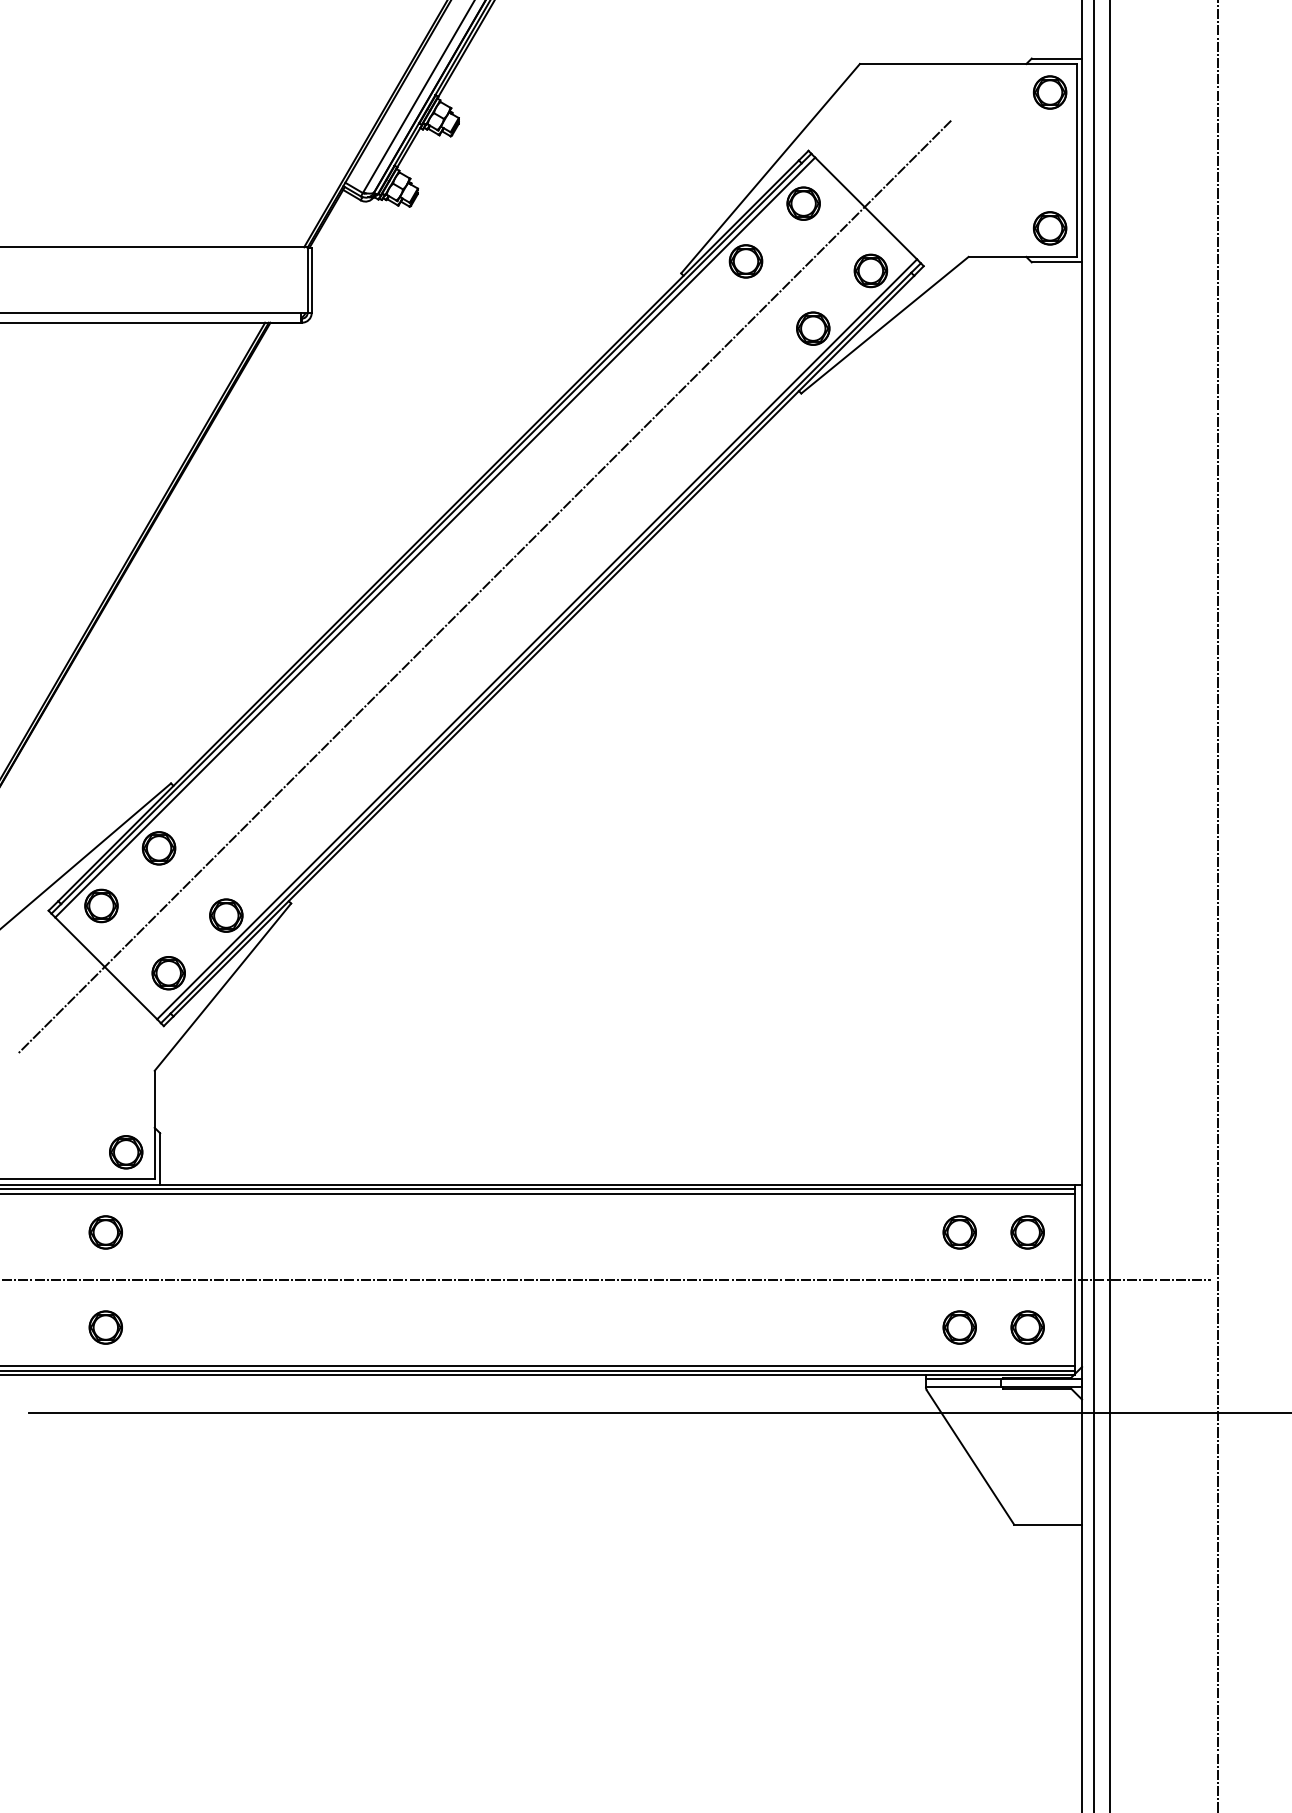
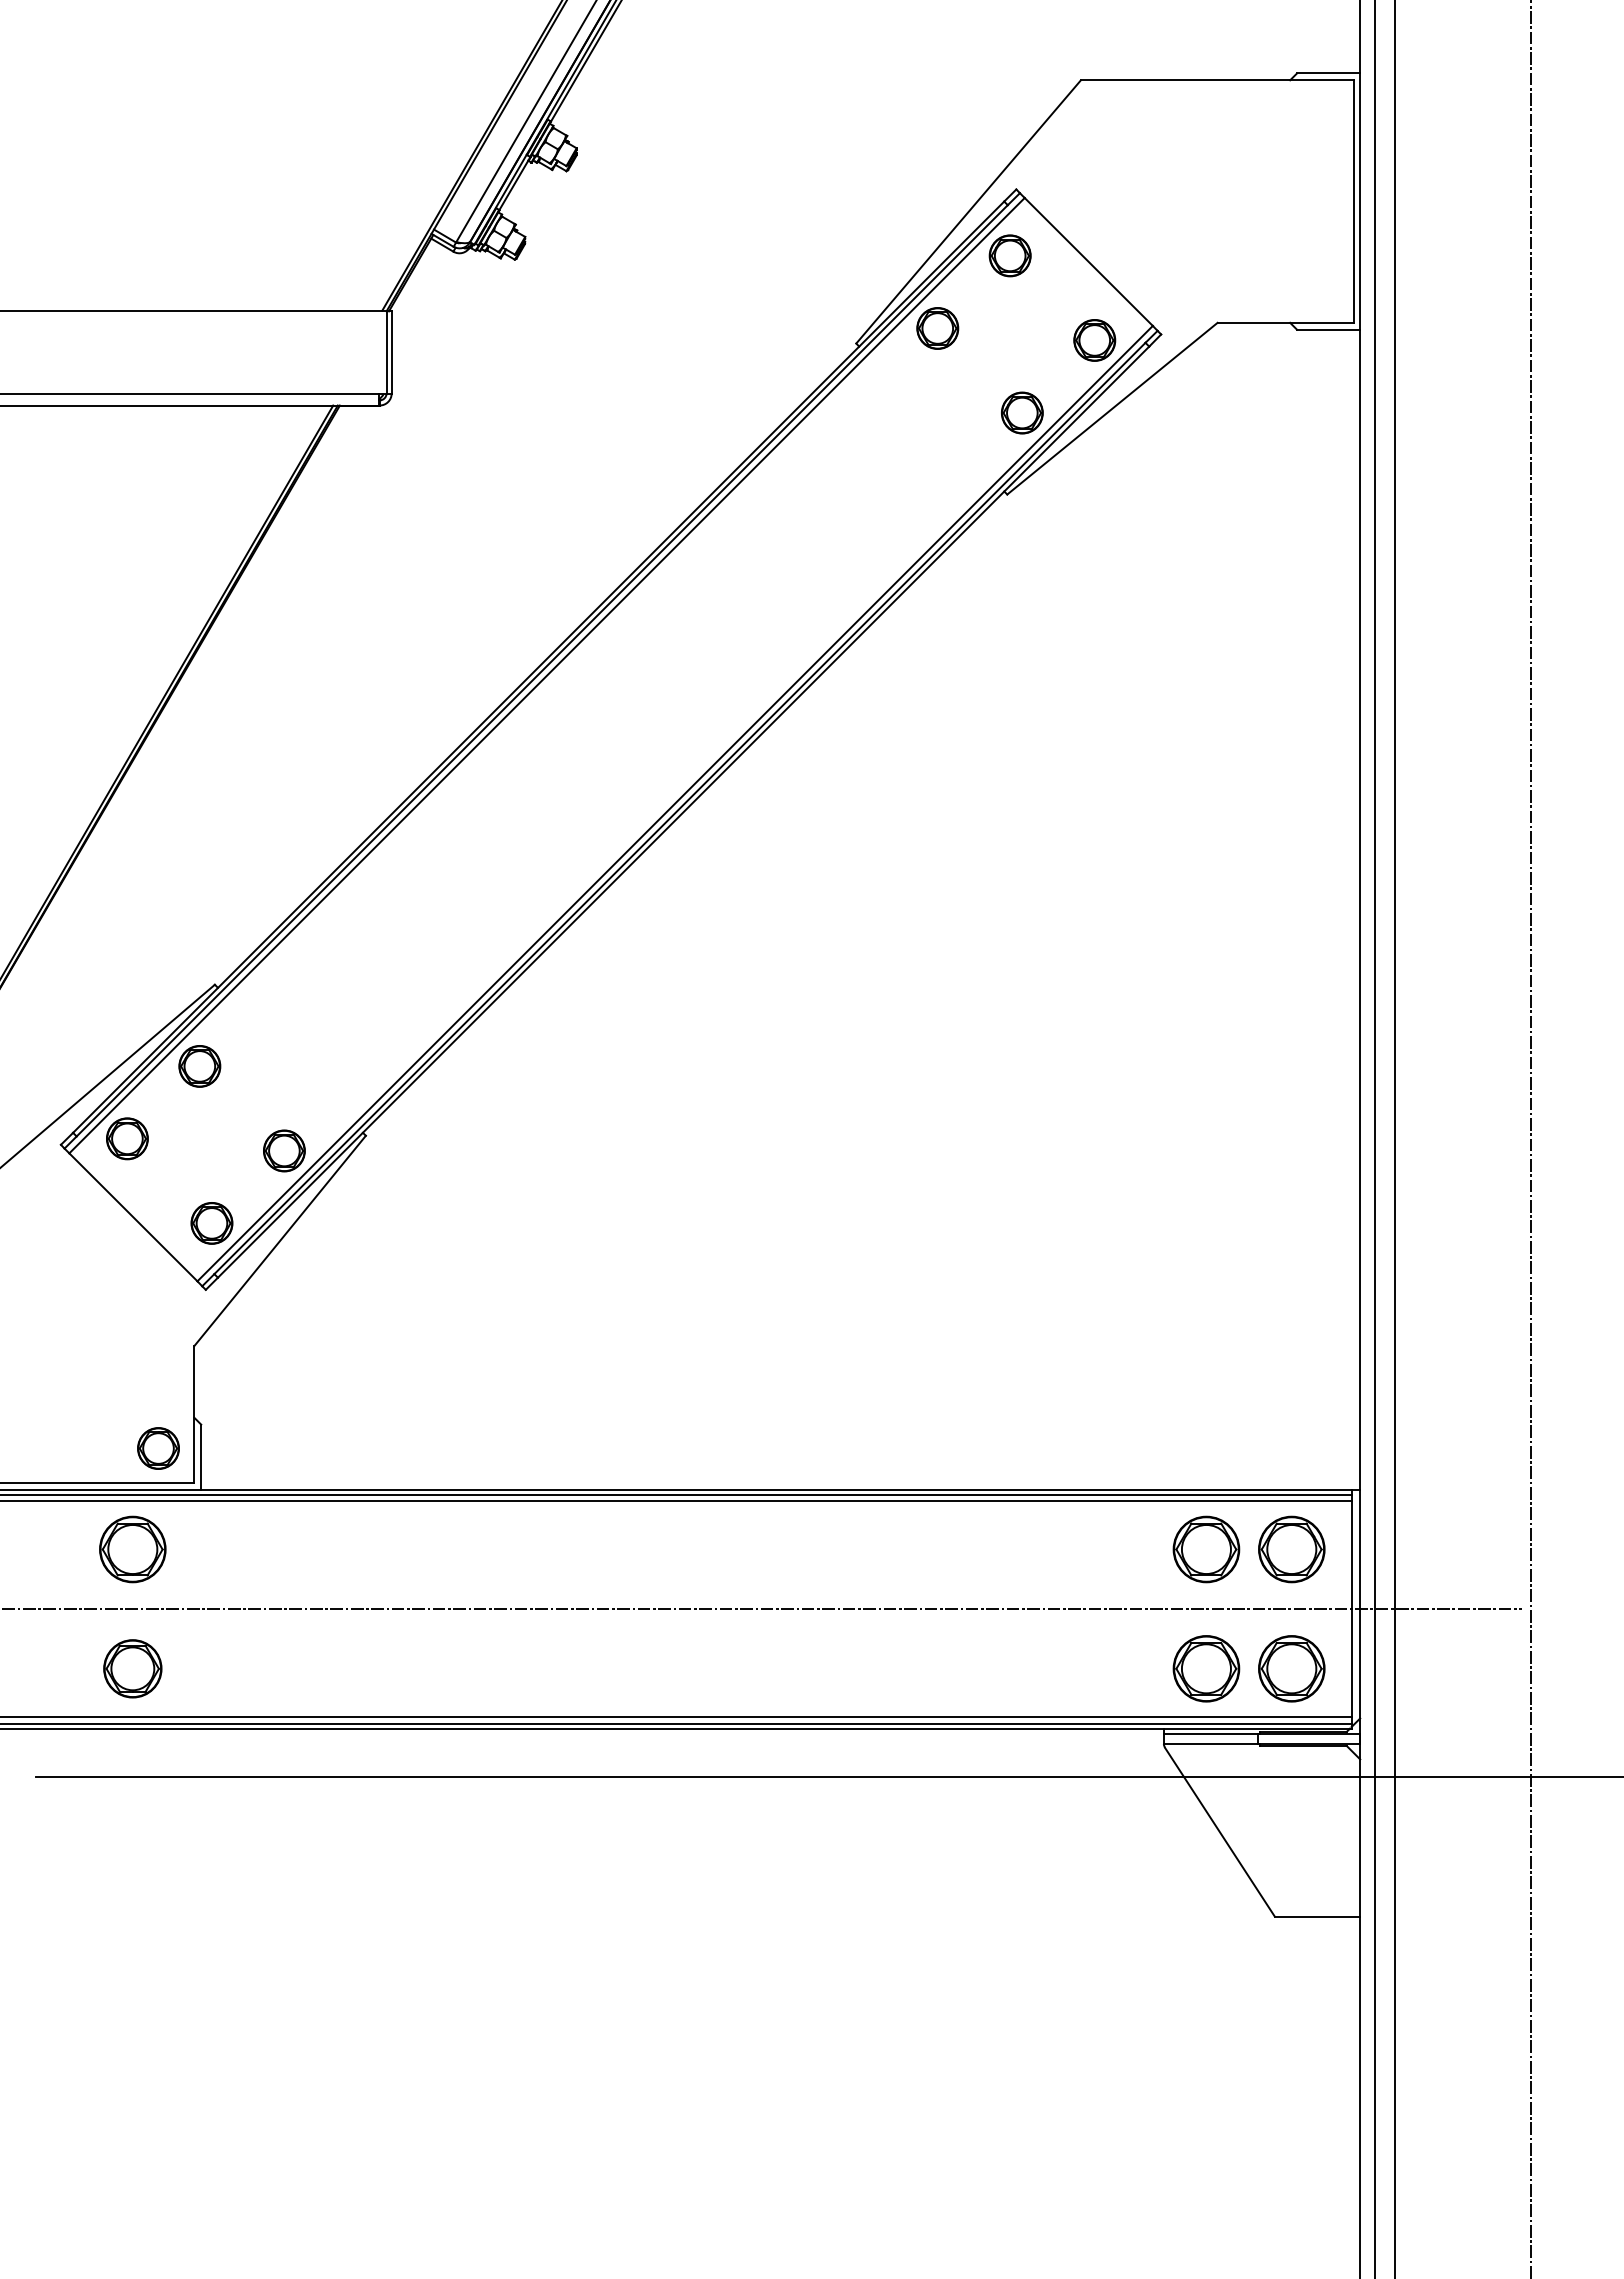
part: (1049, 92) -> (1319, 115), removed
part: (1049, 228) -> (1319, 286), removed
line: (484, 586) -> (608, 737), removed
part: (105, 1231) -> (132, 1548), size x1.6
part: (959, 1231) -> (1206, 1548), size x1.6
part: (1027, 1231) -> (1291, 1548), size x1.6
part: (105, 1327) -> (132, 1668), size x1.4
part: (959, 1327) -> (1206, 1668), size x1.6
part: (1027, 1327) -> (1291, 1668), size x1.6

